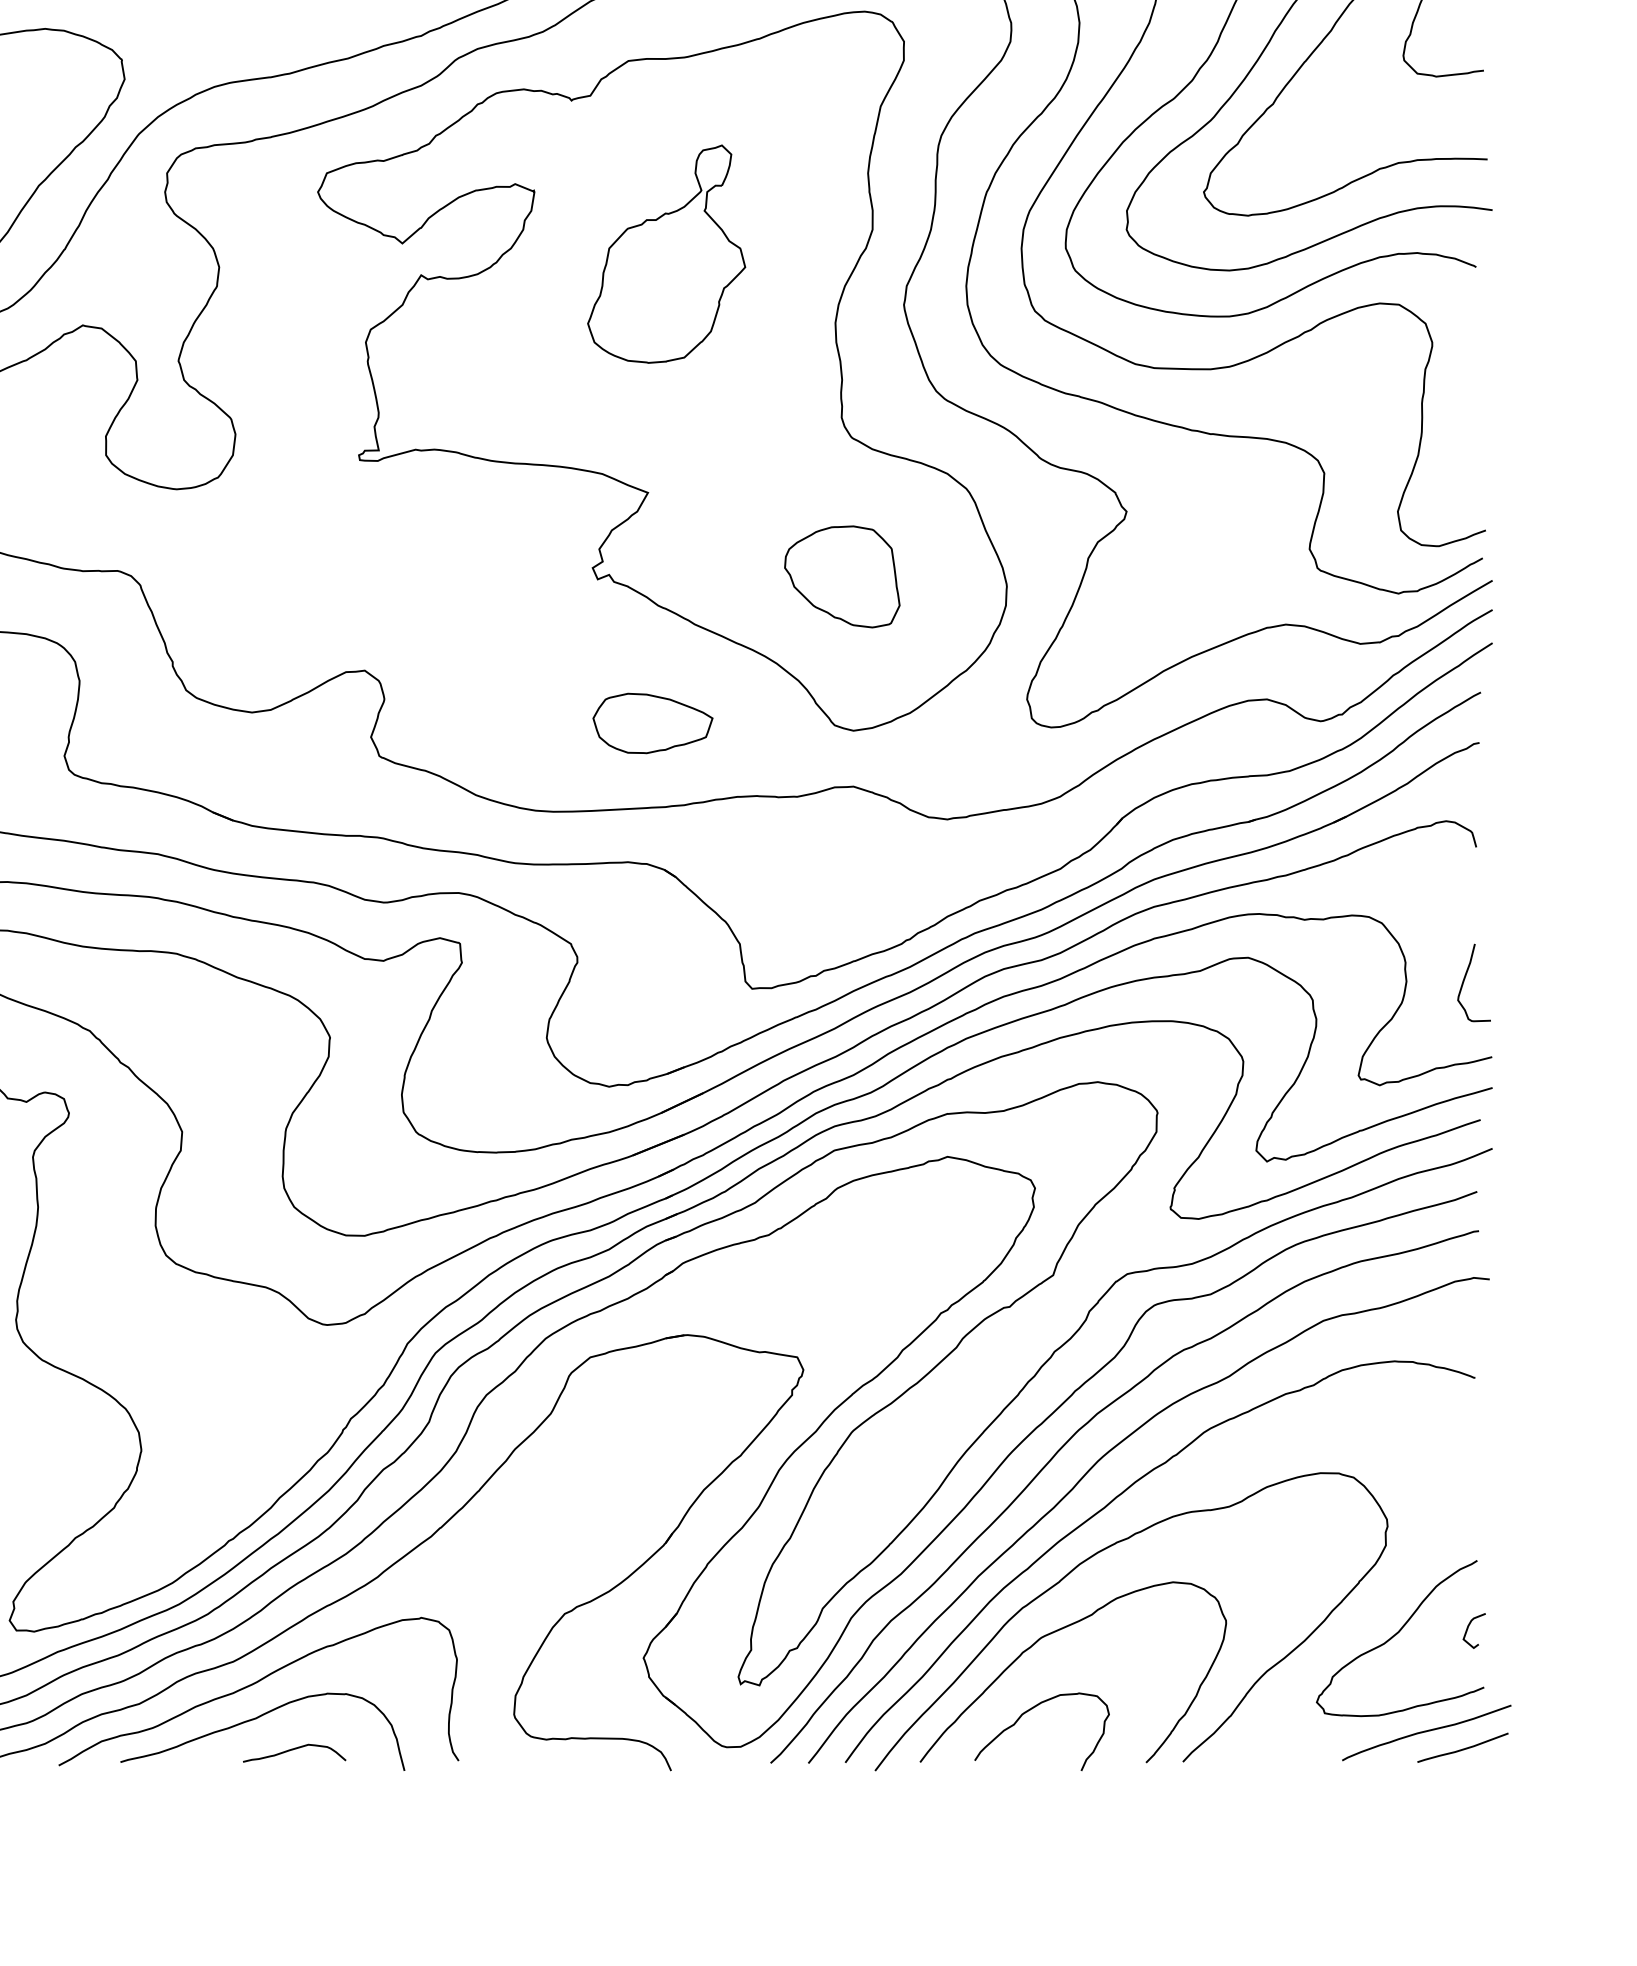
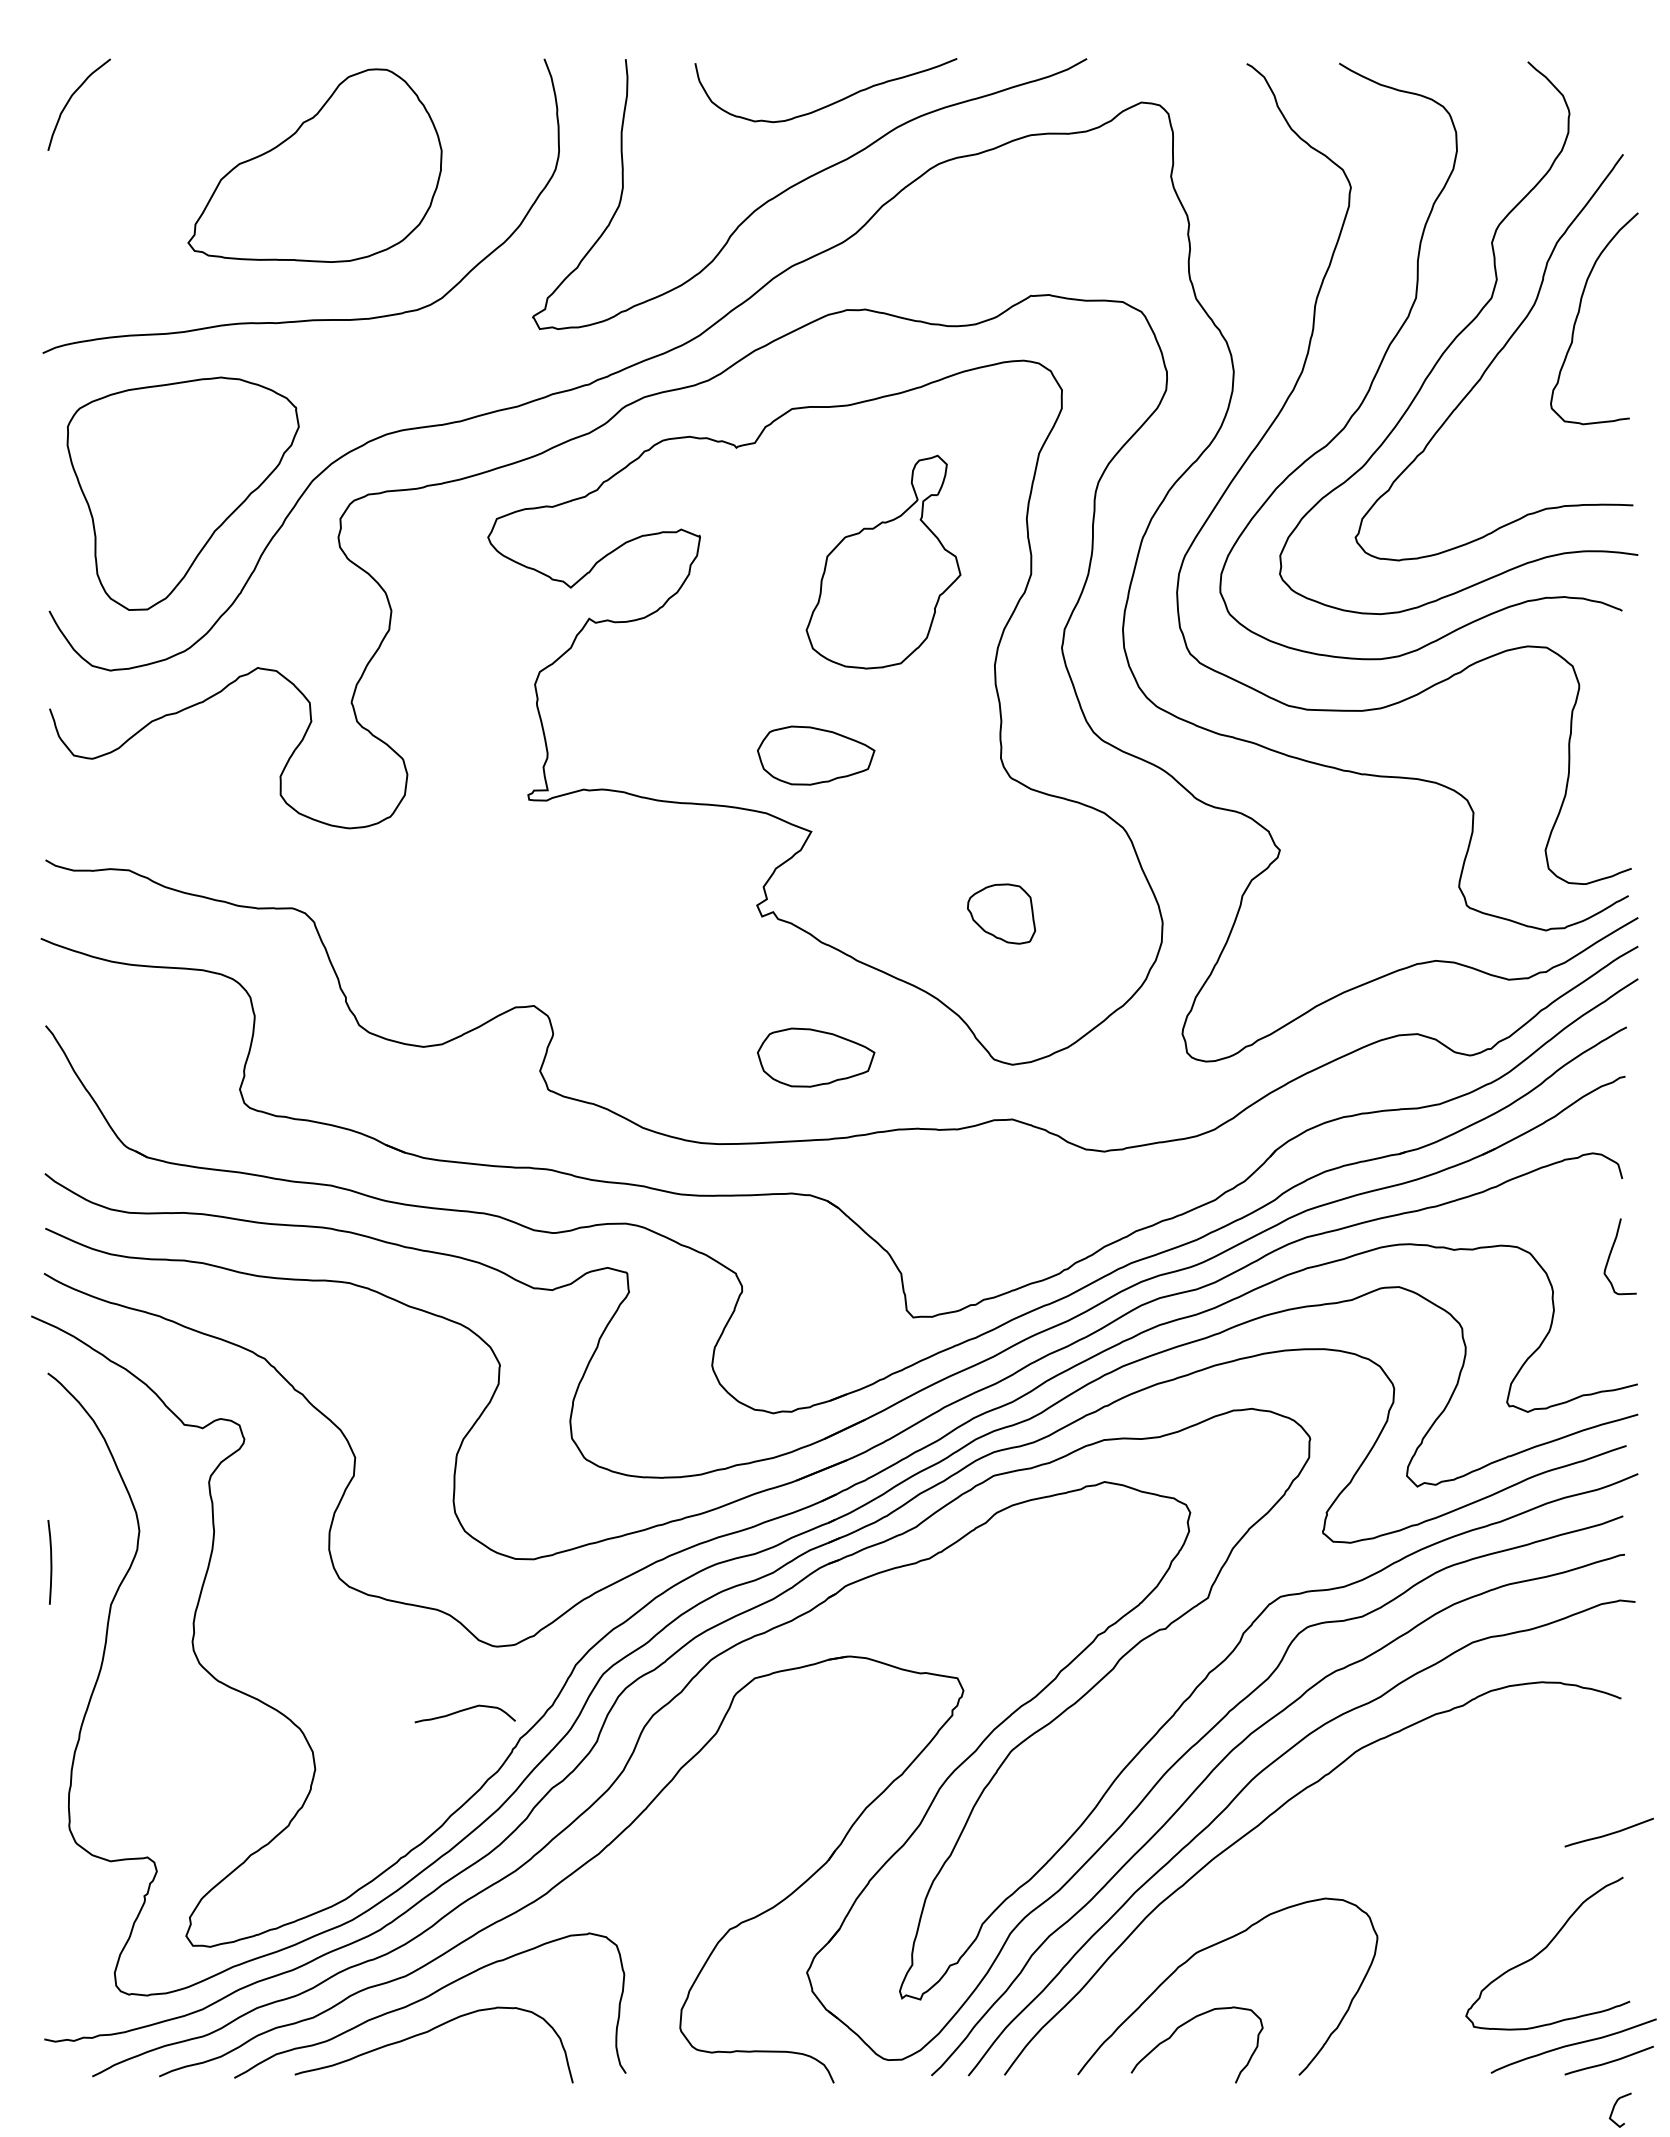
part: (666, 253) -> (883, 561), moved
part: (653, 414) -> (816, 755), added
part: (842, 576) -> (1001, 913), size x0.6
curve: (1465, 979) -> (1611, 1253), moved
curve: (1462, 1515) -> (1608, 1833), added
curve: (1095, 1555) -> (1249, 1872), removed
curve: (1469, 1627) -> (1615, 2106), moved
curve: (292, 1750) -> (463, 1711), moved

